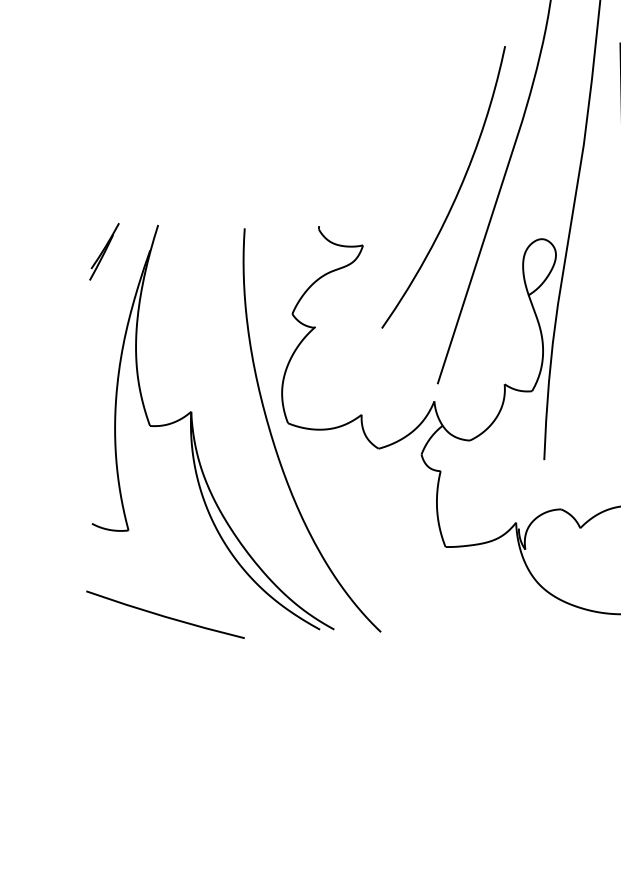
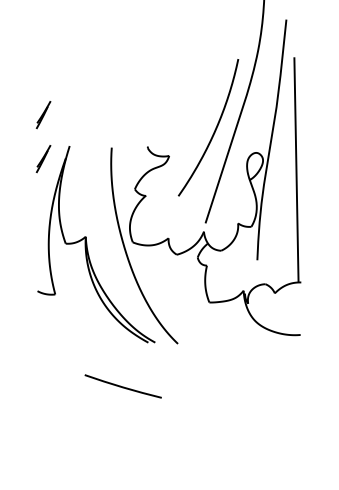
line: (104, 162) -> (43, 115), added
line: (163, 614) -> (122, 386), moved

